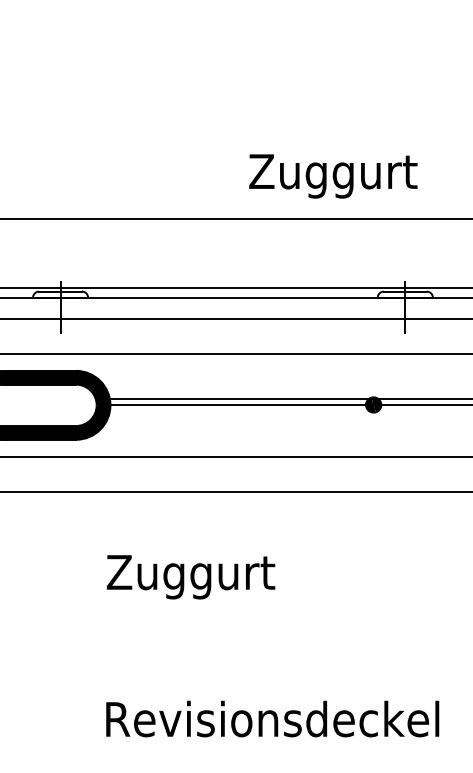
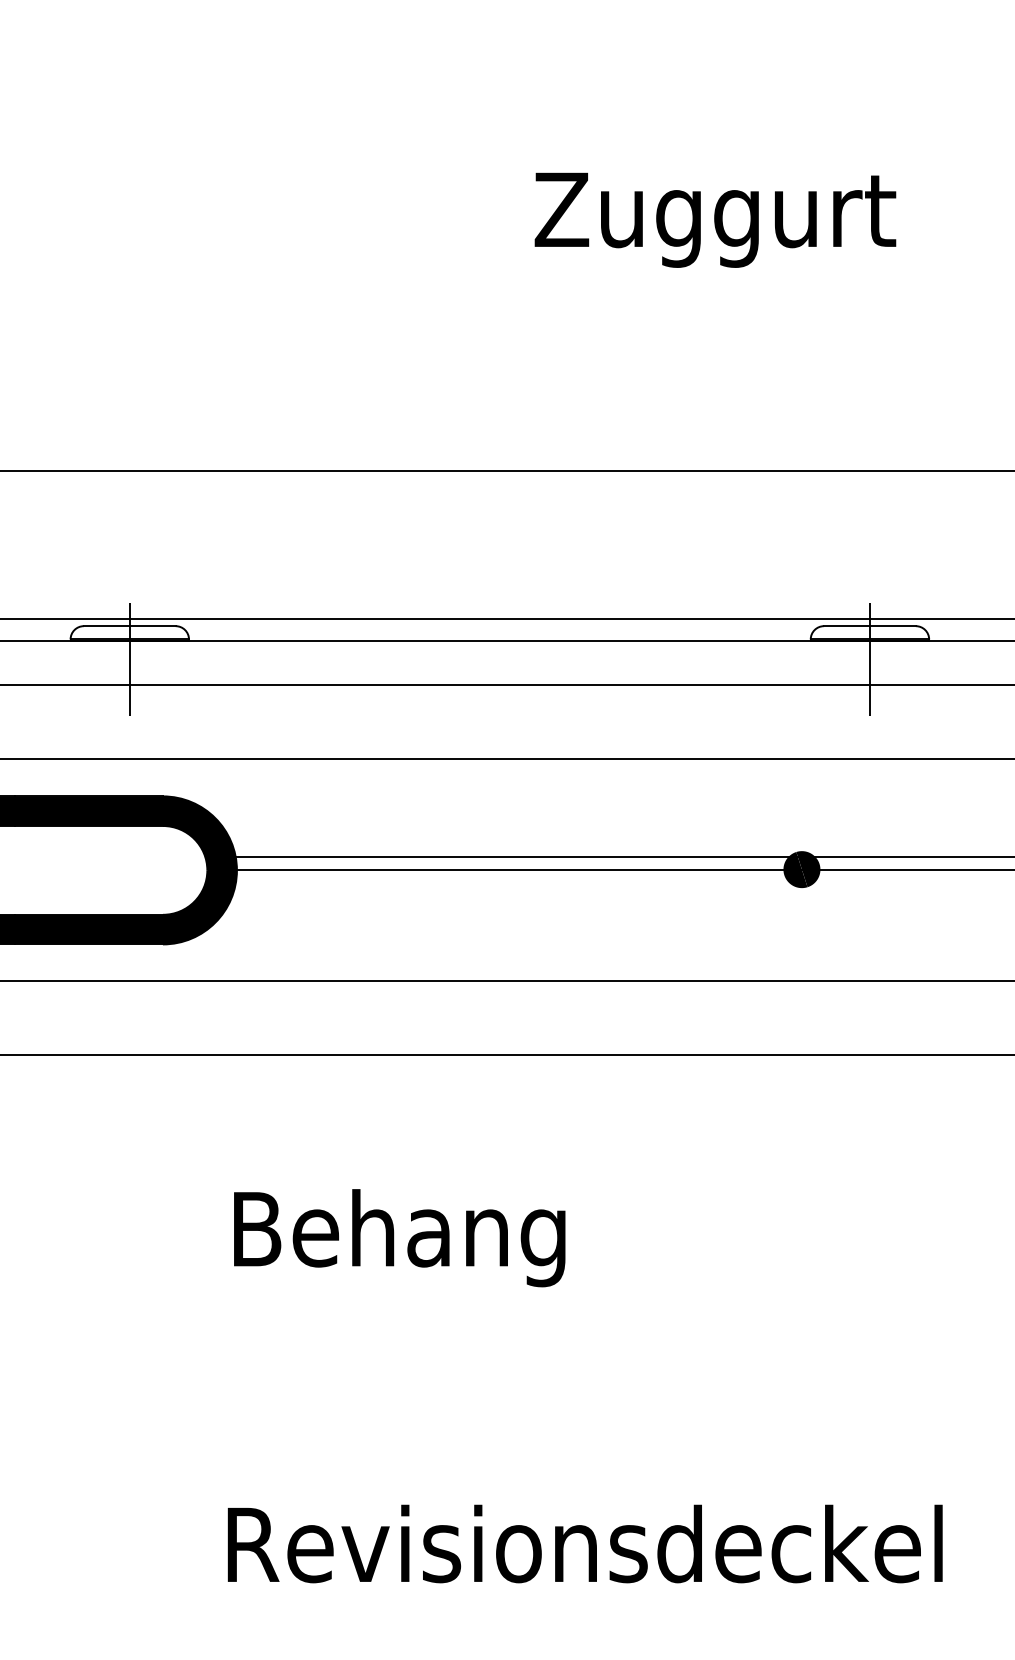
text: (333, 176) -> (715, 220), moved
text: (190, 576) -> (408, 1237), Zuggurt -> Behang

